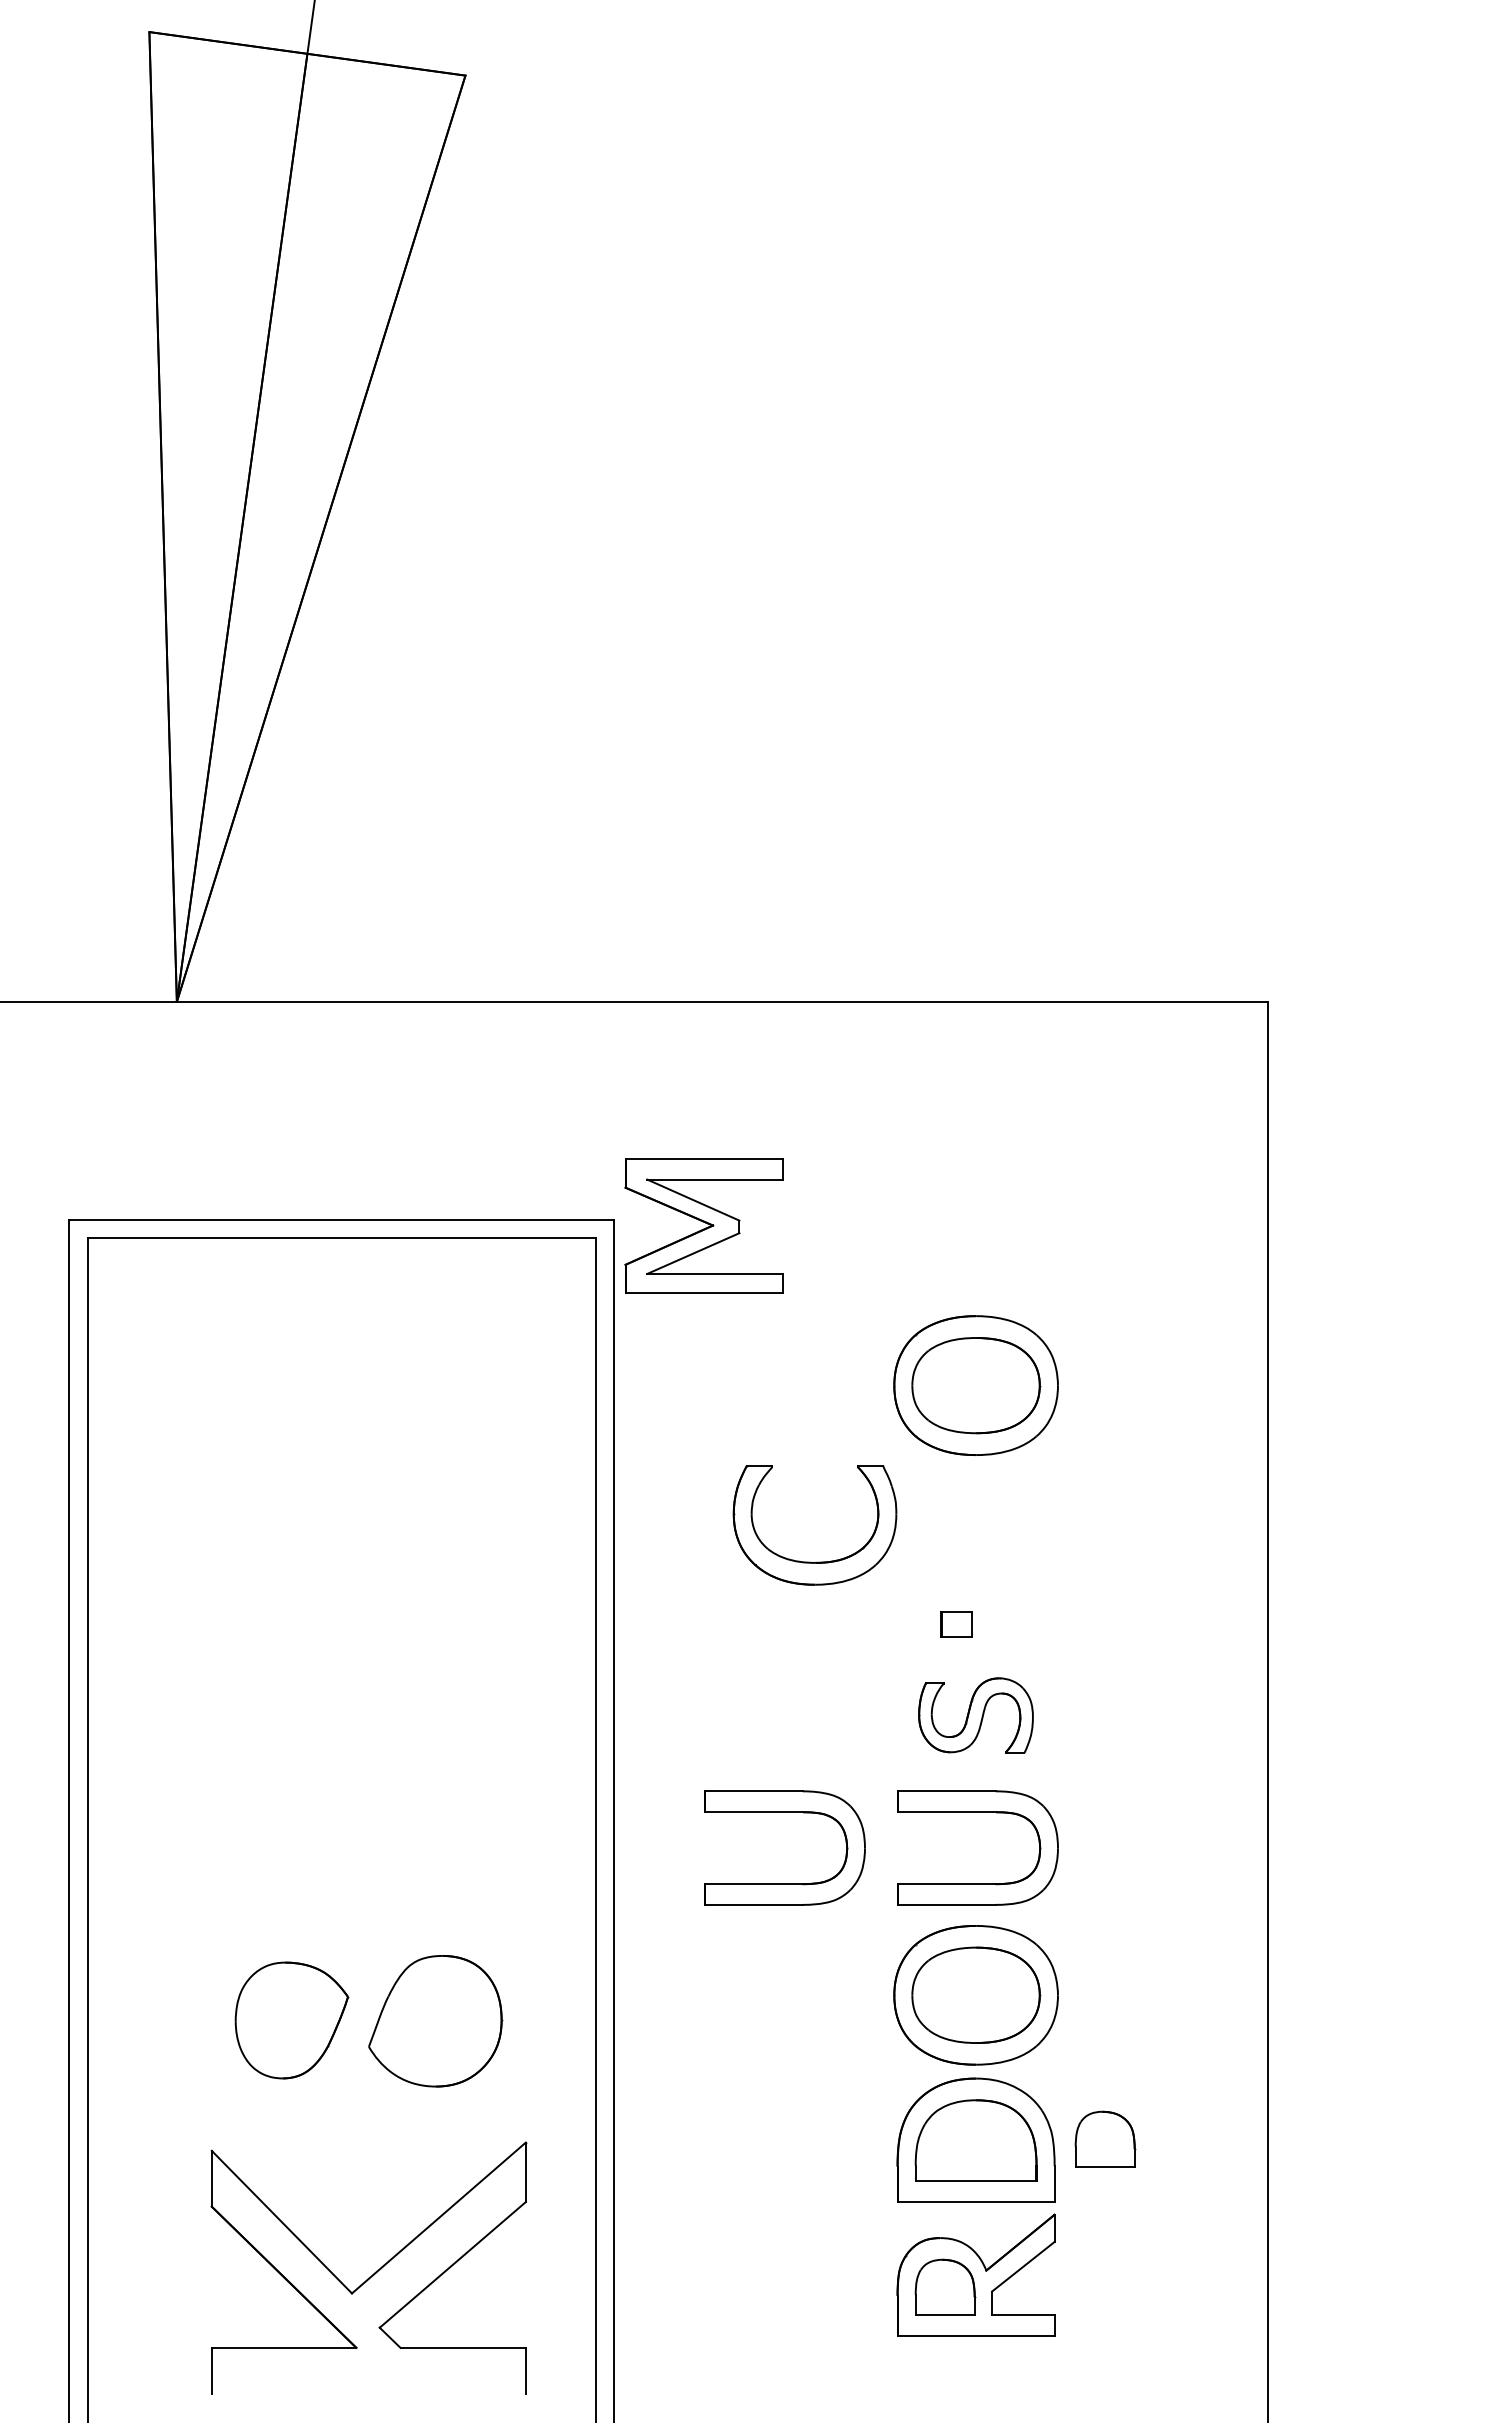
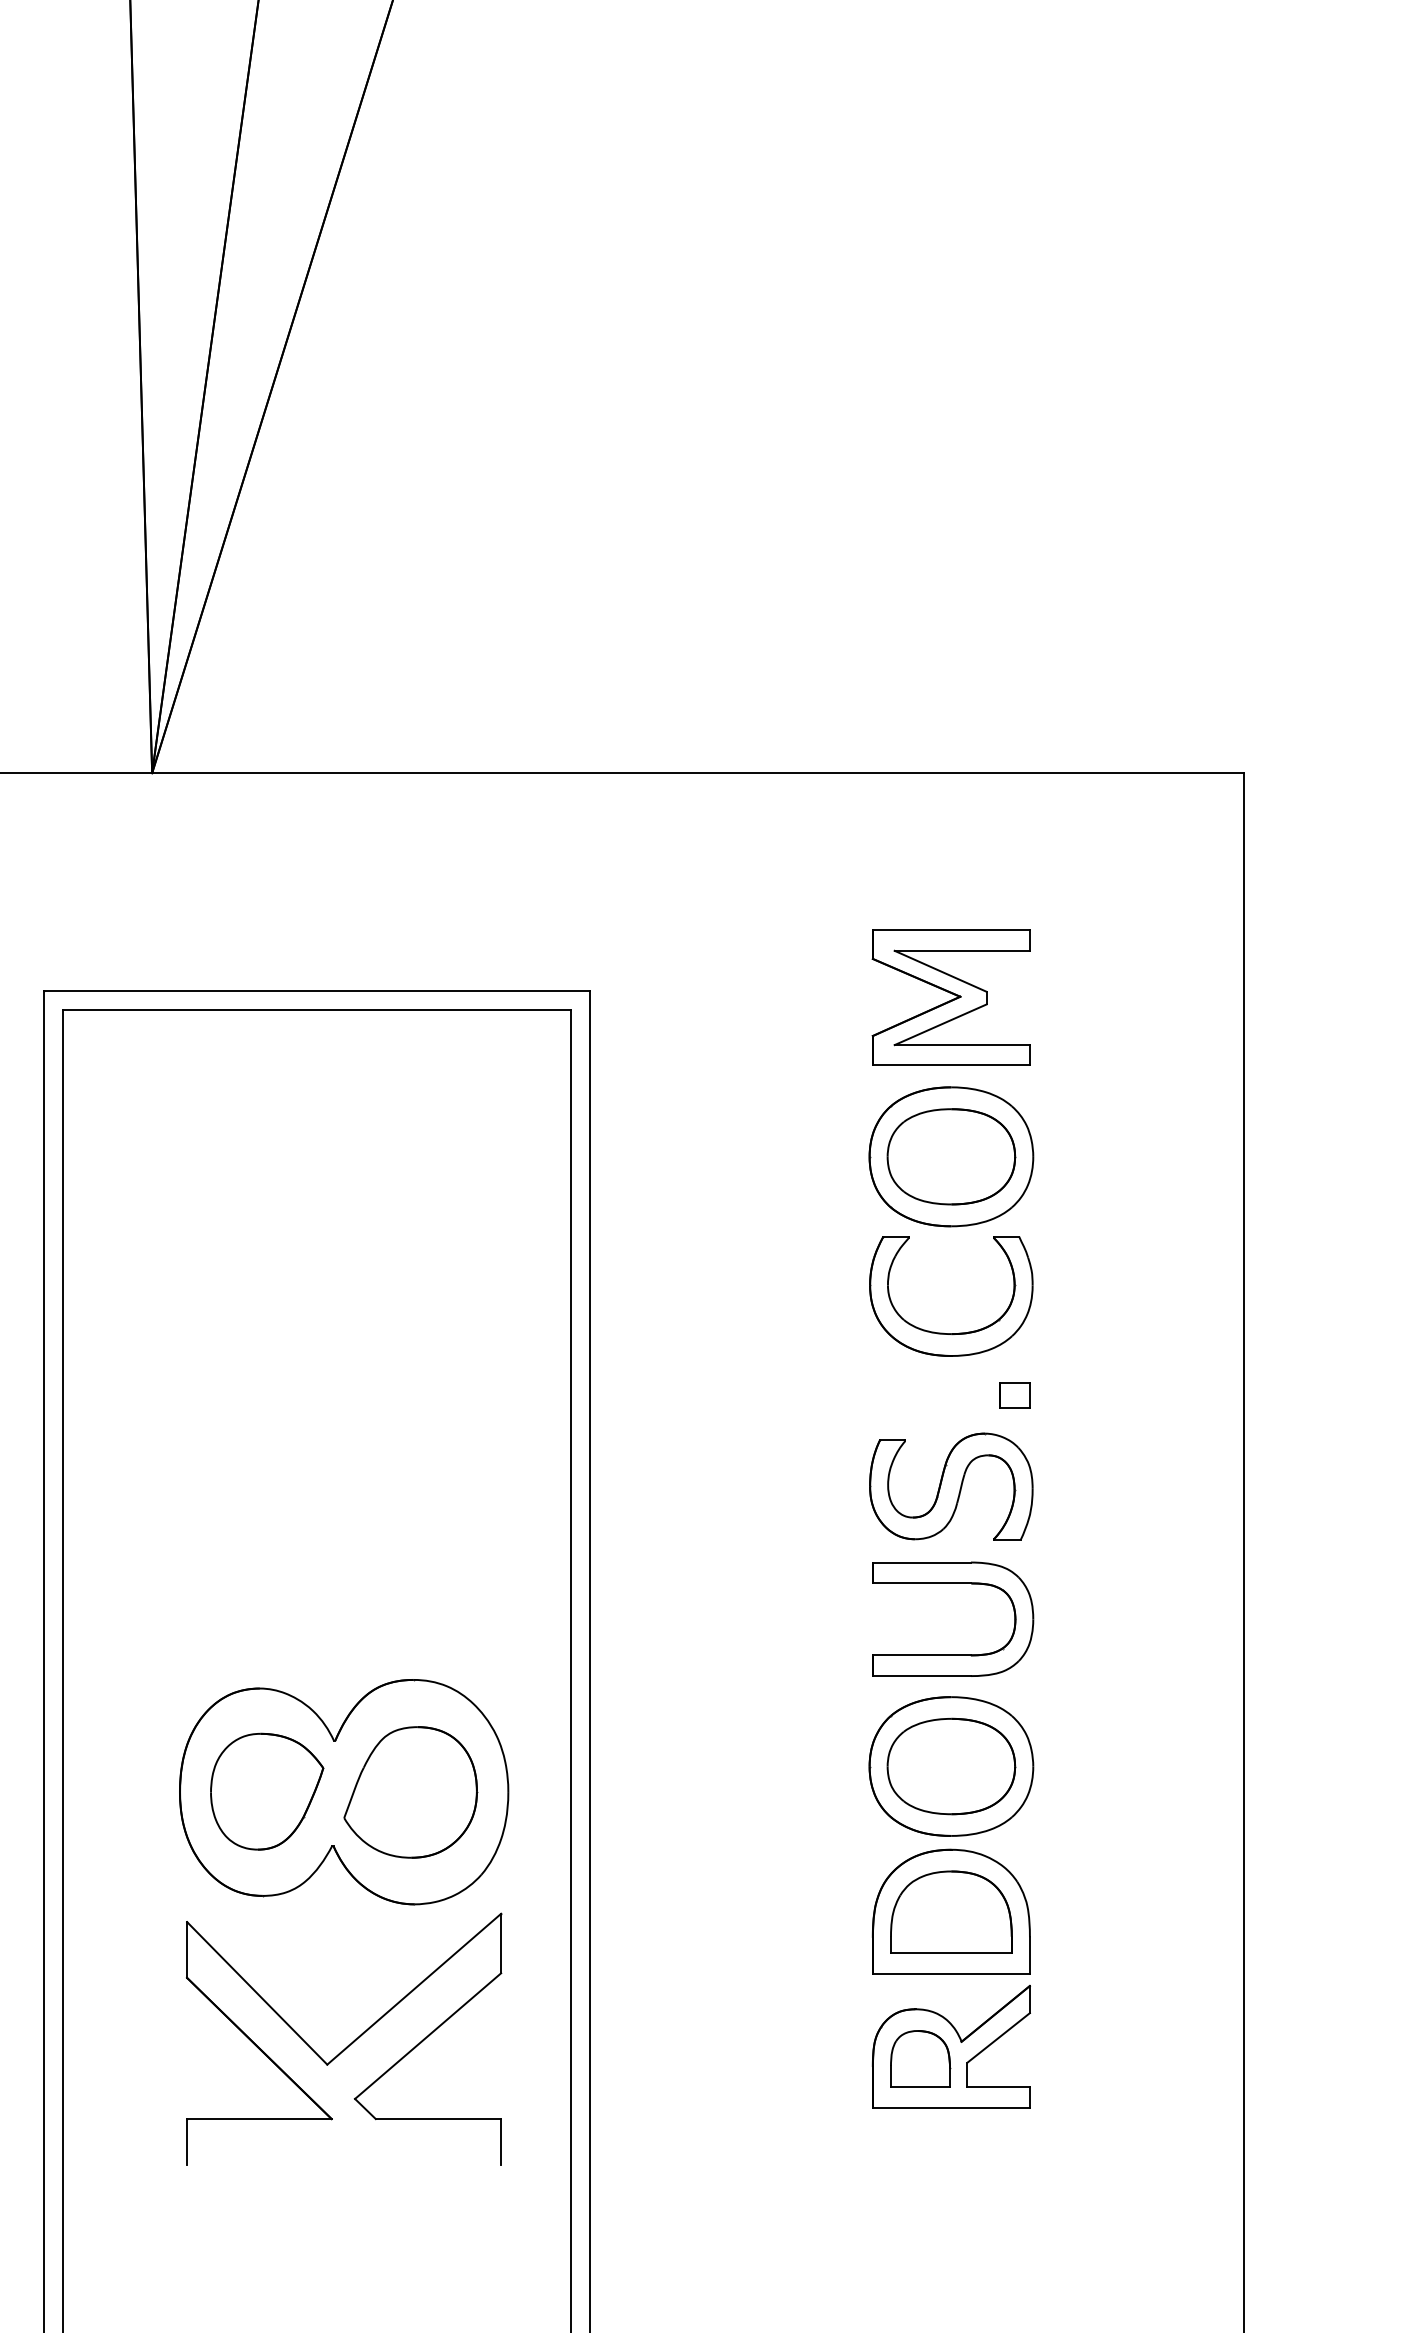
part: (703, 1225) -> (950, 996), moved
part: (817, 1561) -> (953, 1332), moved
part: (956, 1624) -> (1014, 1395), moved
part: (975, 1715) -> (950, 1486), size x1.43
part: (784, 1812) -> (759, 1583), removed
part: (368, 2020) -> (343, 1791), added
part: (1105, 2138) -> (1080, 1909), removed

